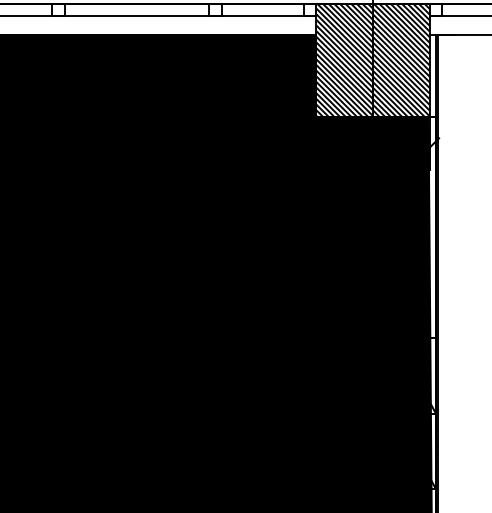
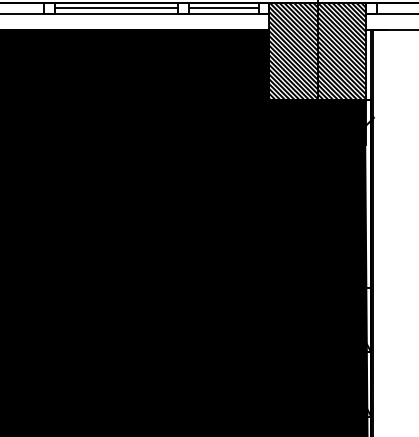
line: (136, 9) -> (116, 8), added
line: (262, 9) -> (223, 8), added

